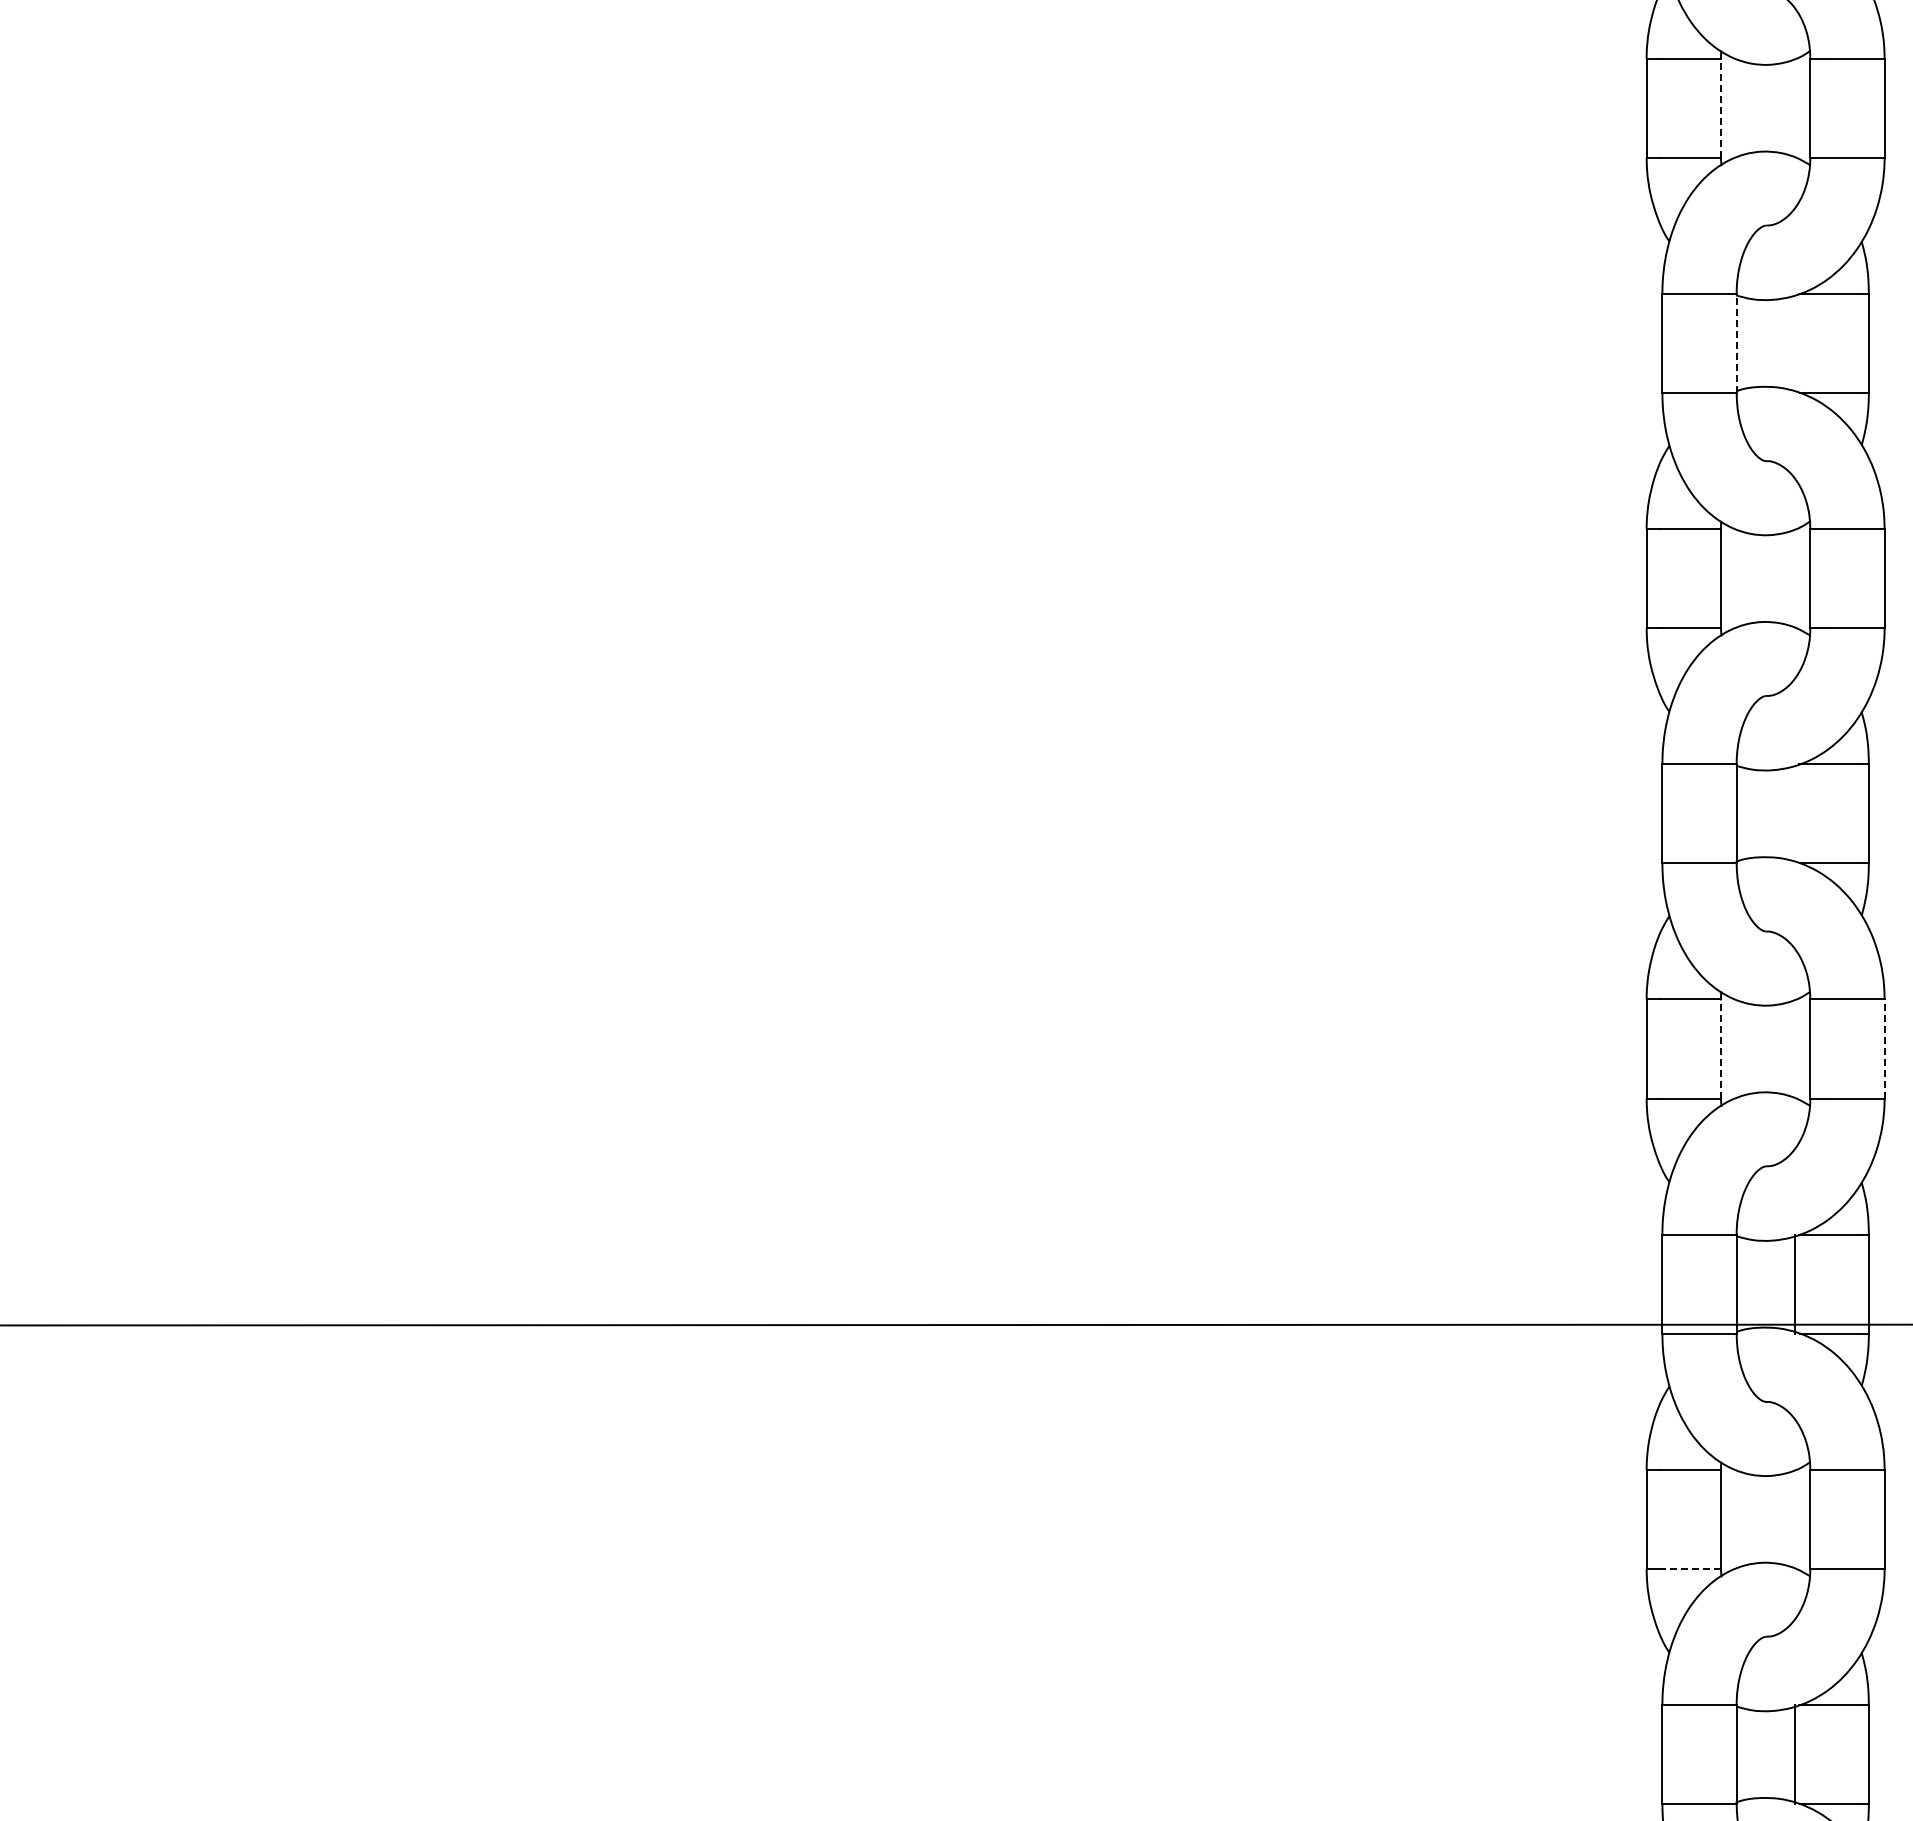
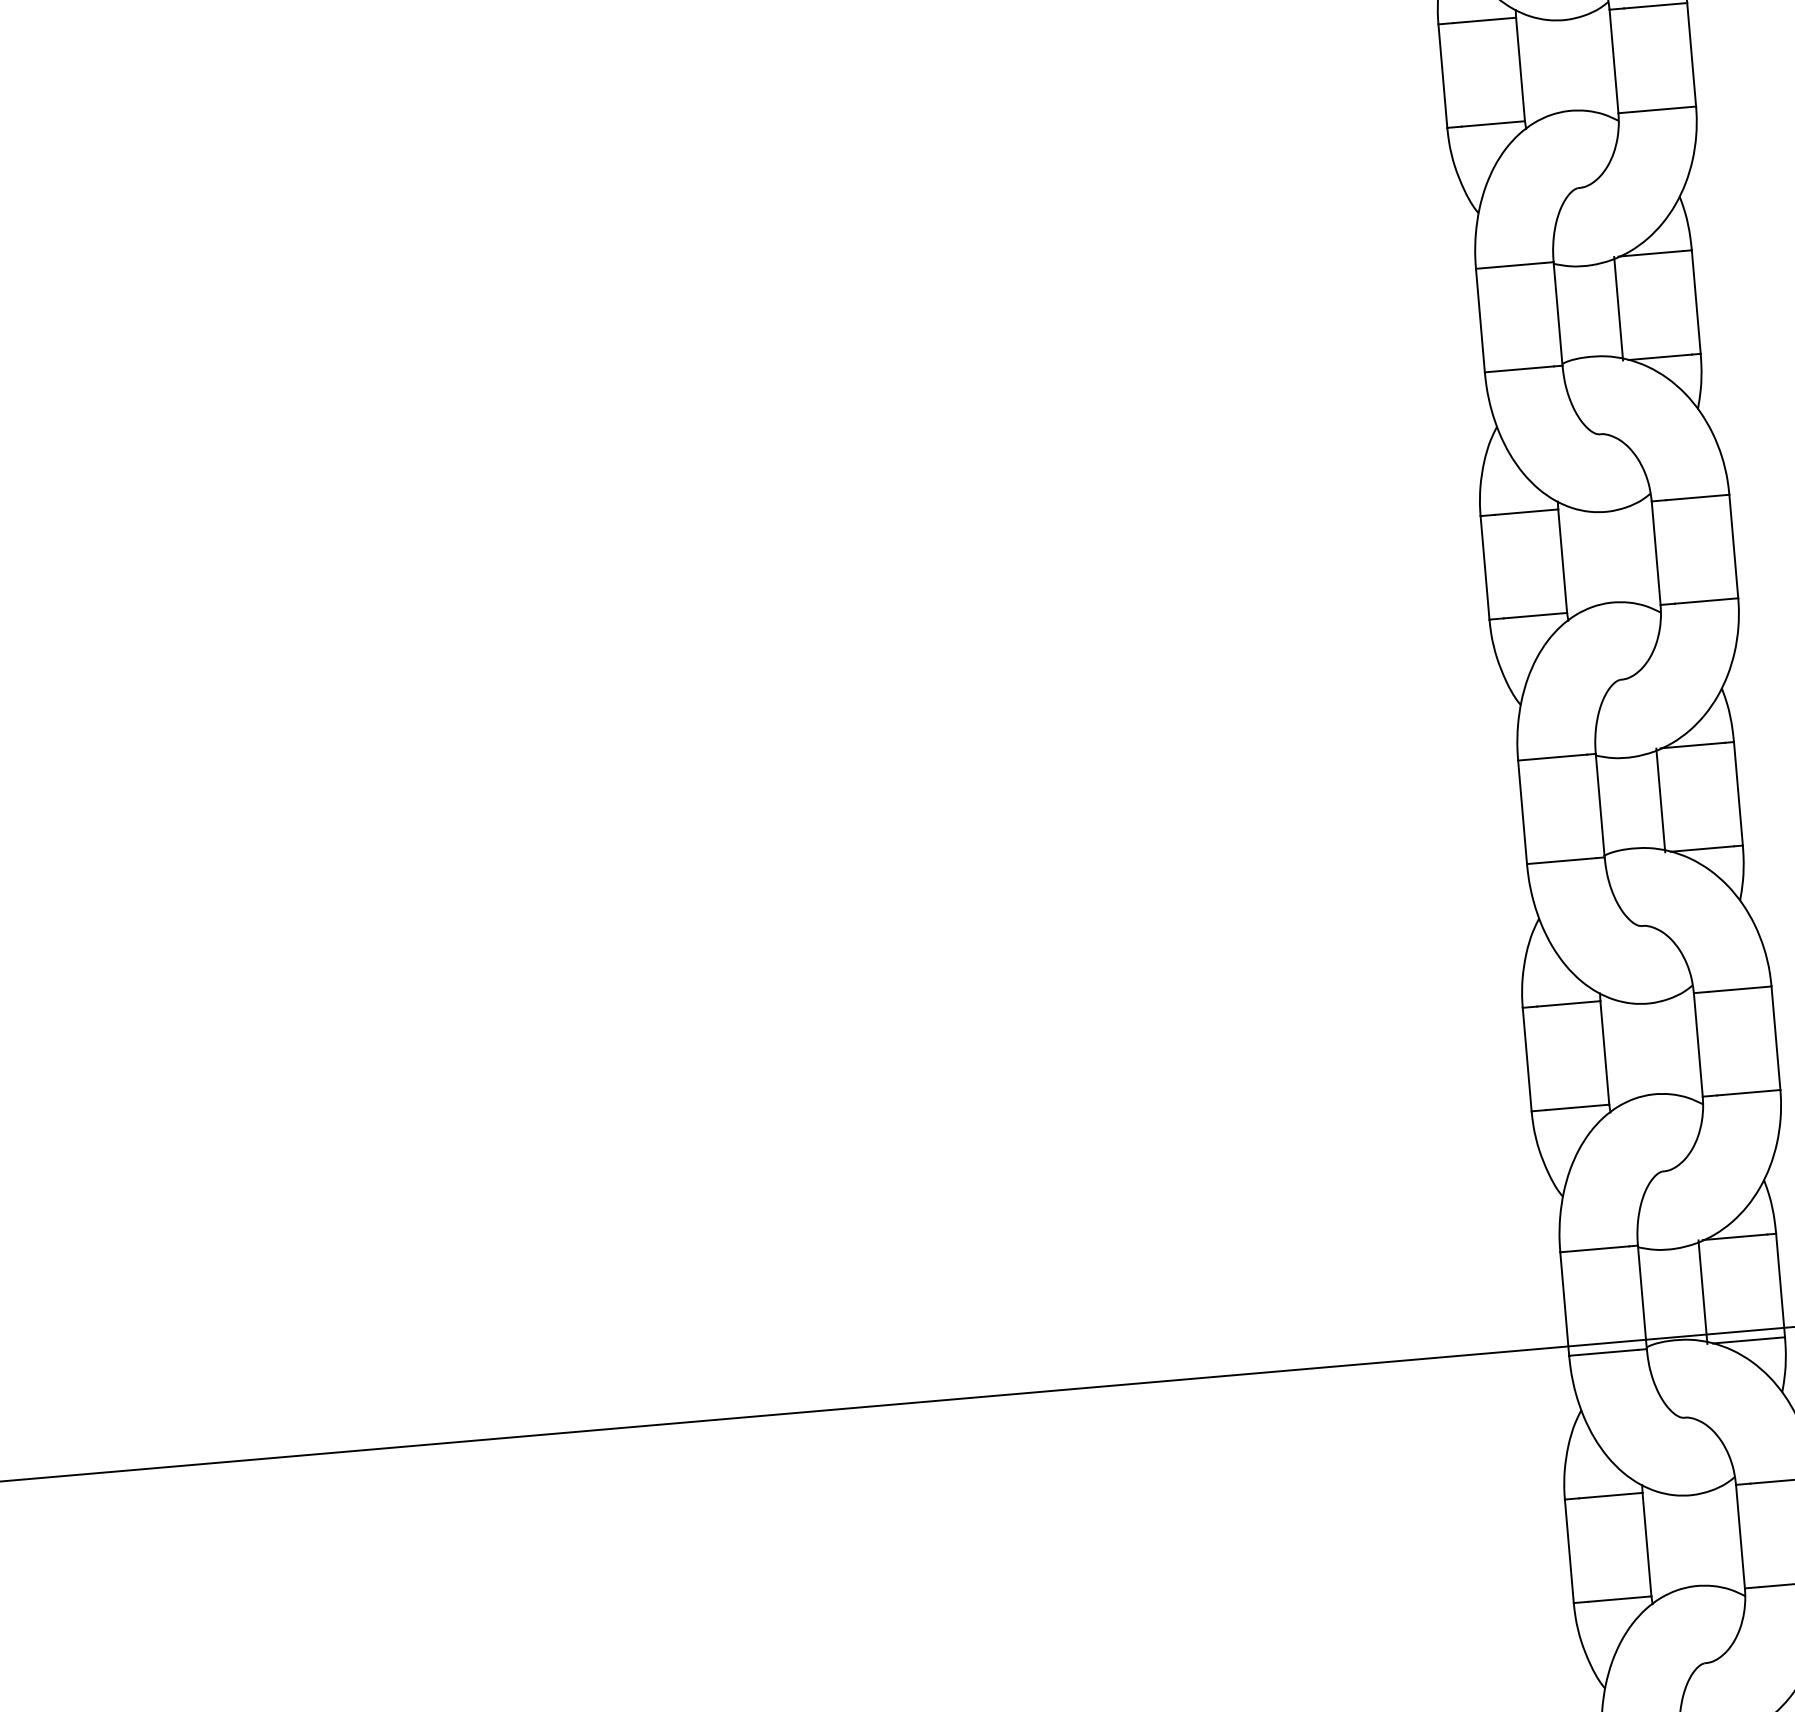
line: (1720, 108) -> (1520, 69), dashed -> solid
line: (1794, 342) -> (1618, 307), added
line: (1736, 343) -> (1557, 314), dashed -> solid
line: (1794, 813) -> (1660, 800), added
line: (1720, 1049) -> (1604, 1053), dashed -> solid
line: (1884, 1049) -> (1775, 1038), dashed -> solid
line: (1690, 1568) -> (1619, 1598), dashed -> solid

